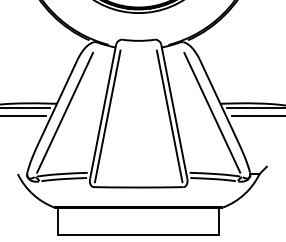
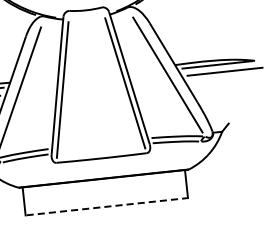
line: (139, 235) -> (107, 206), solid -> dashed

